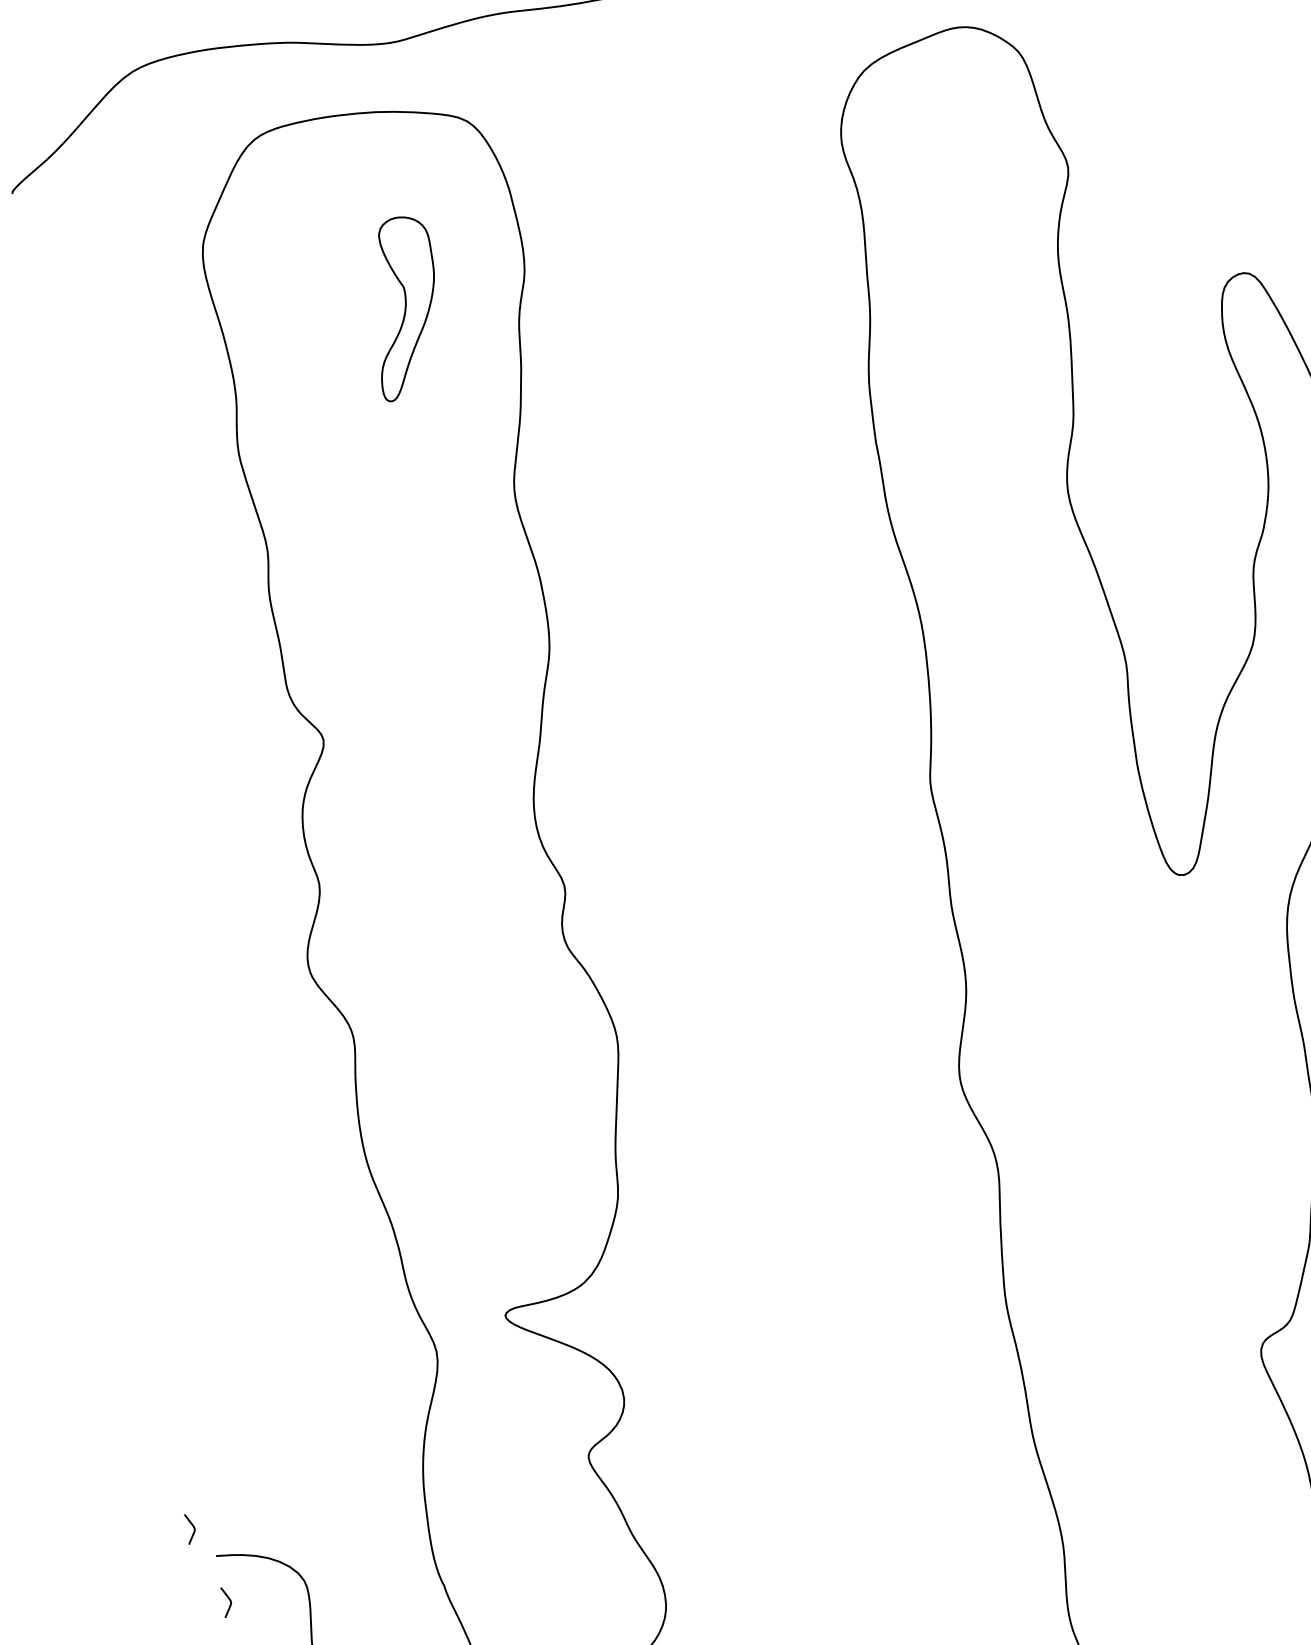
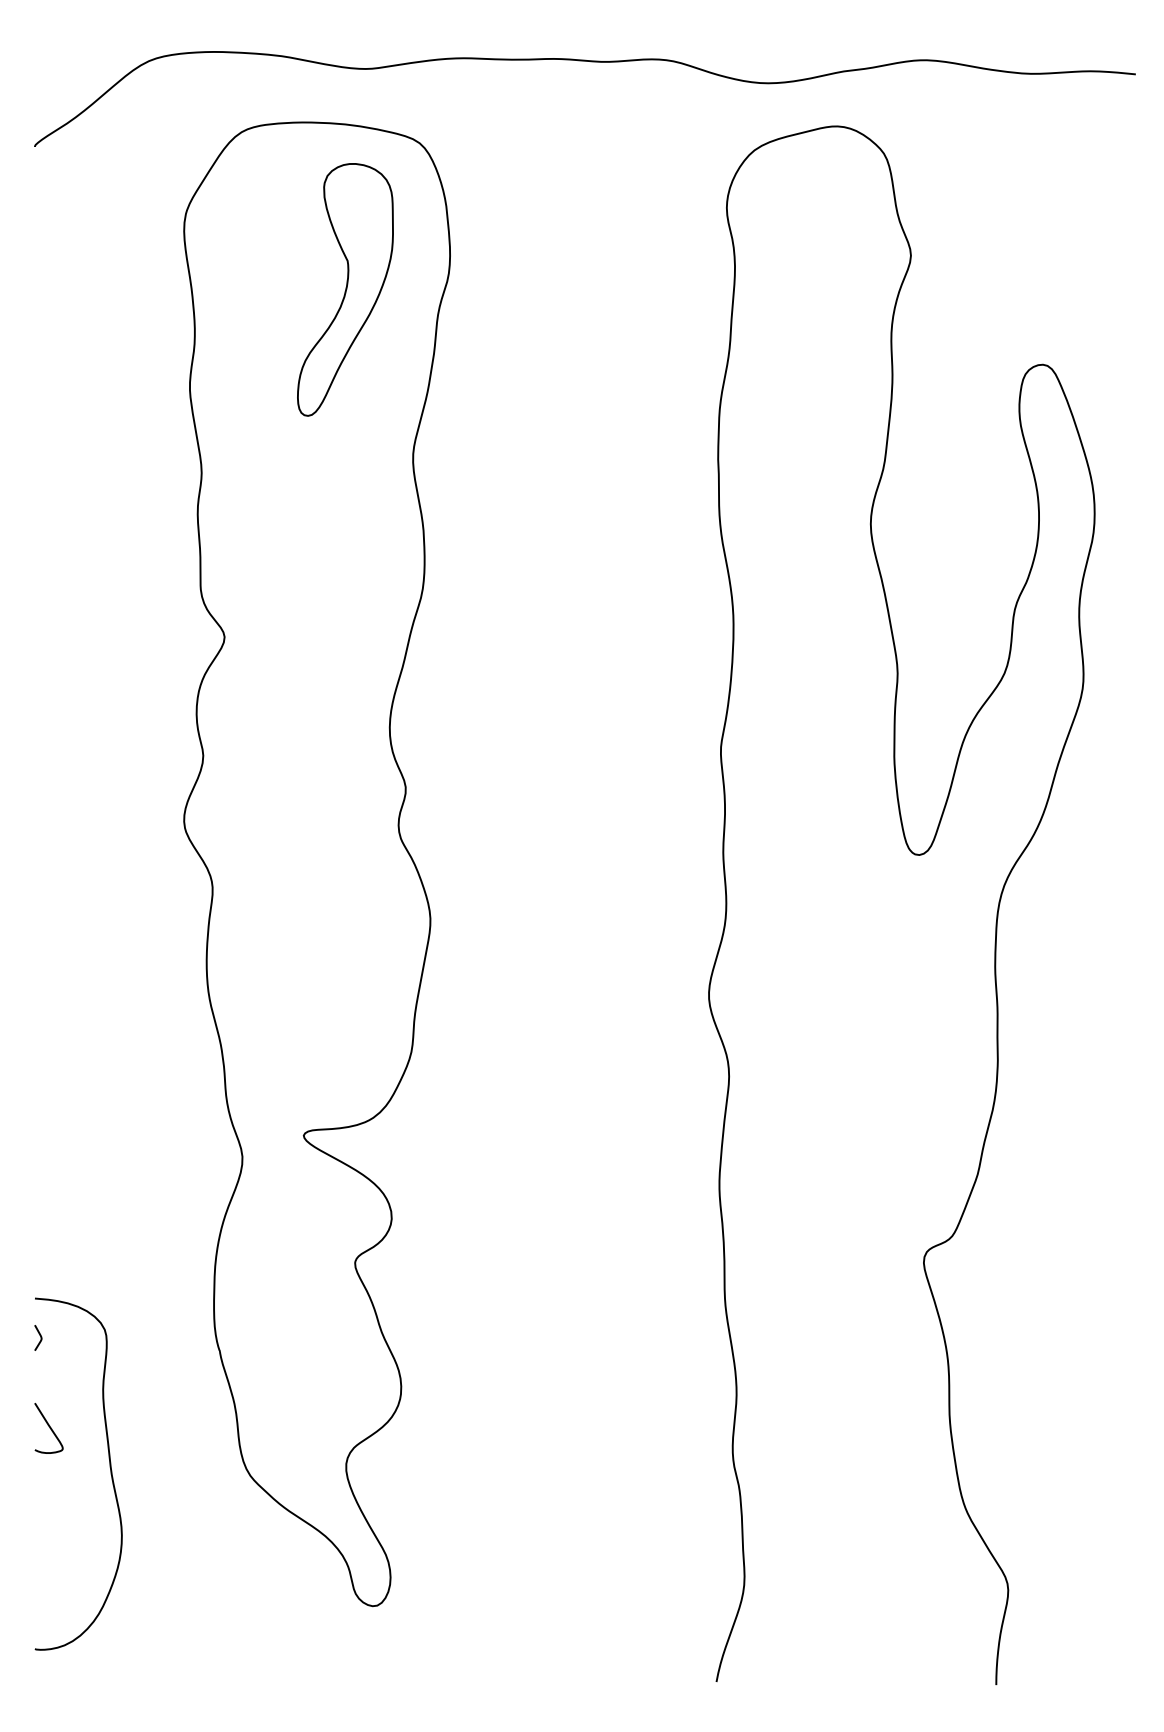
part: (405, 307) -> (345, 289), size x1.67
curve: (193, 1528) -> (19, 1272), removed

